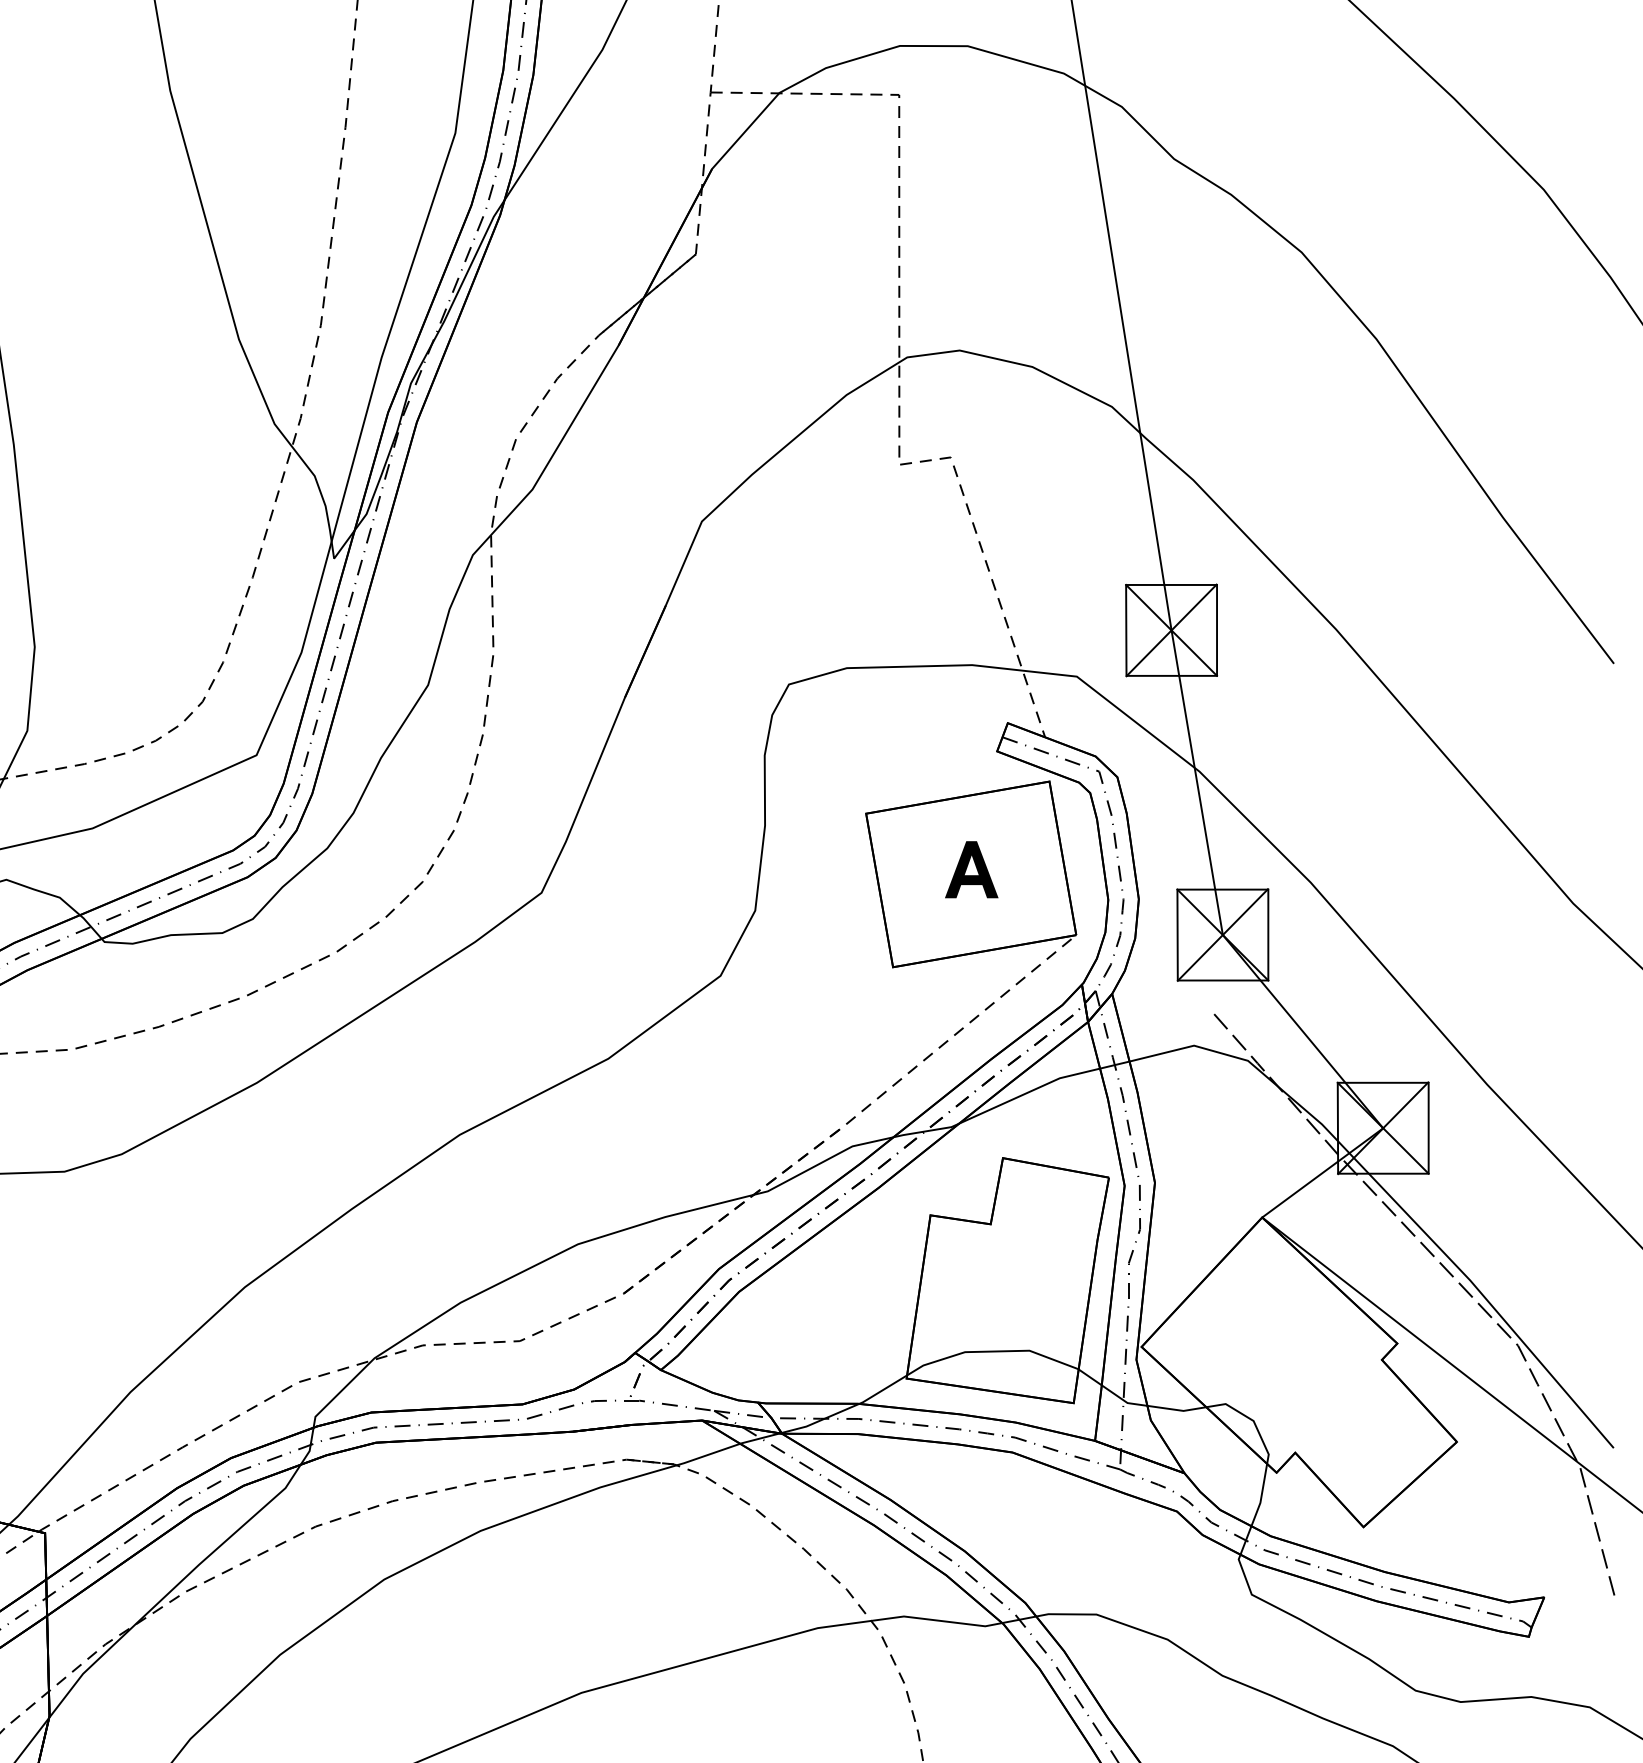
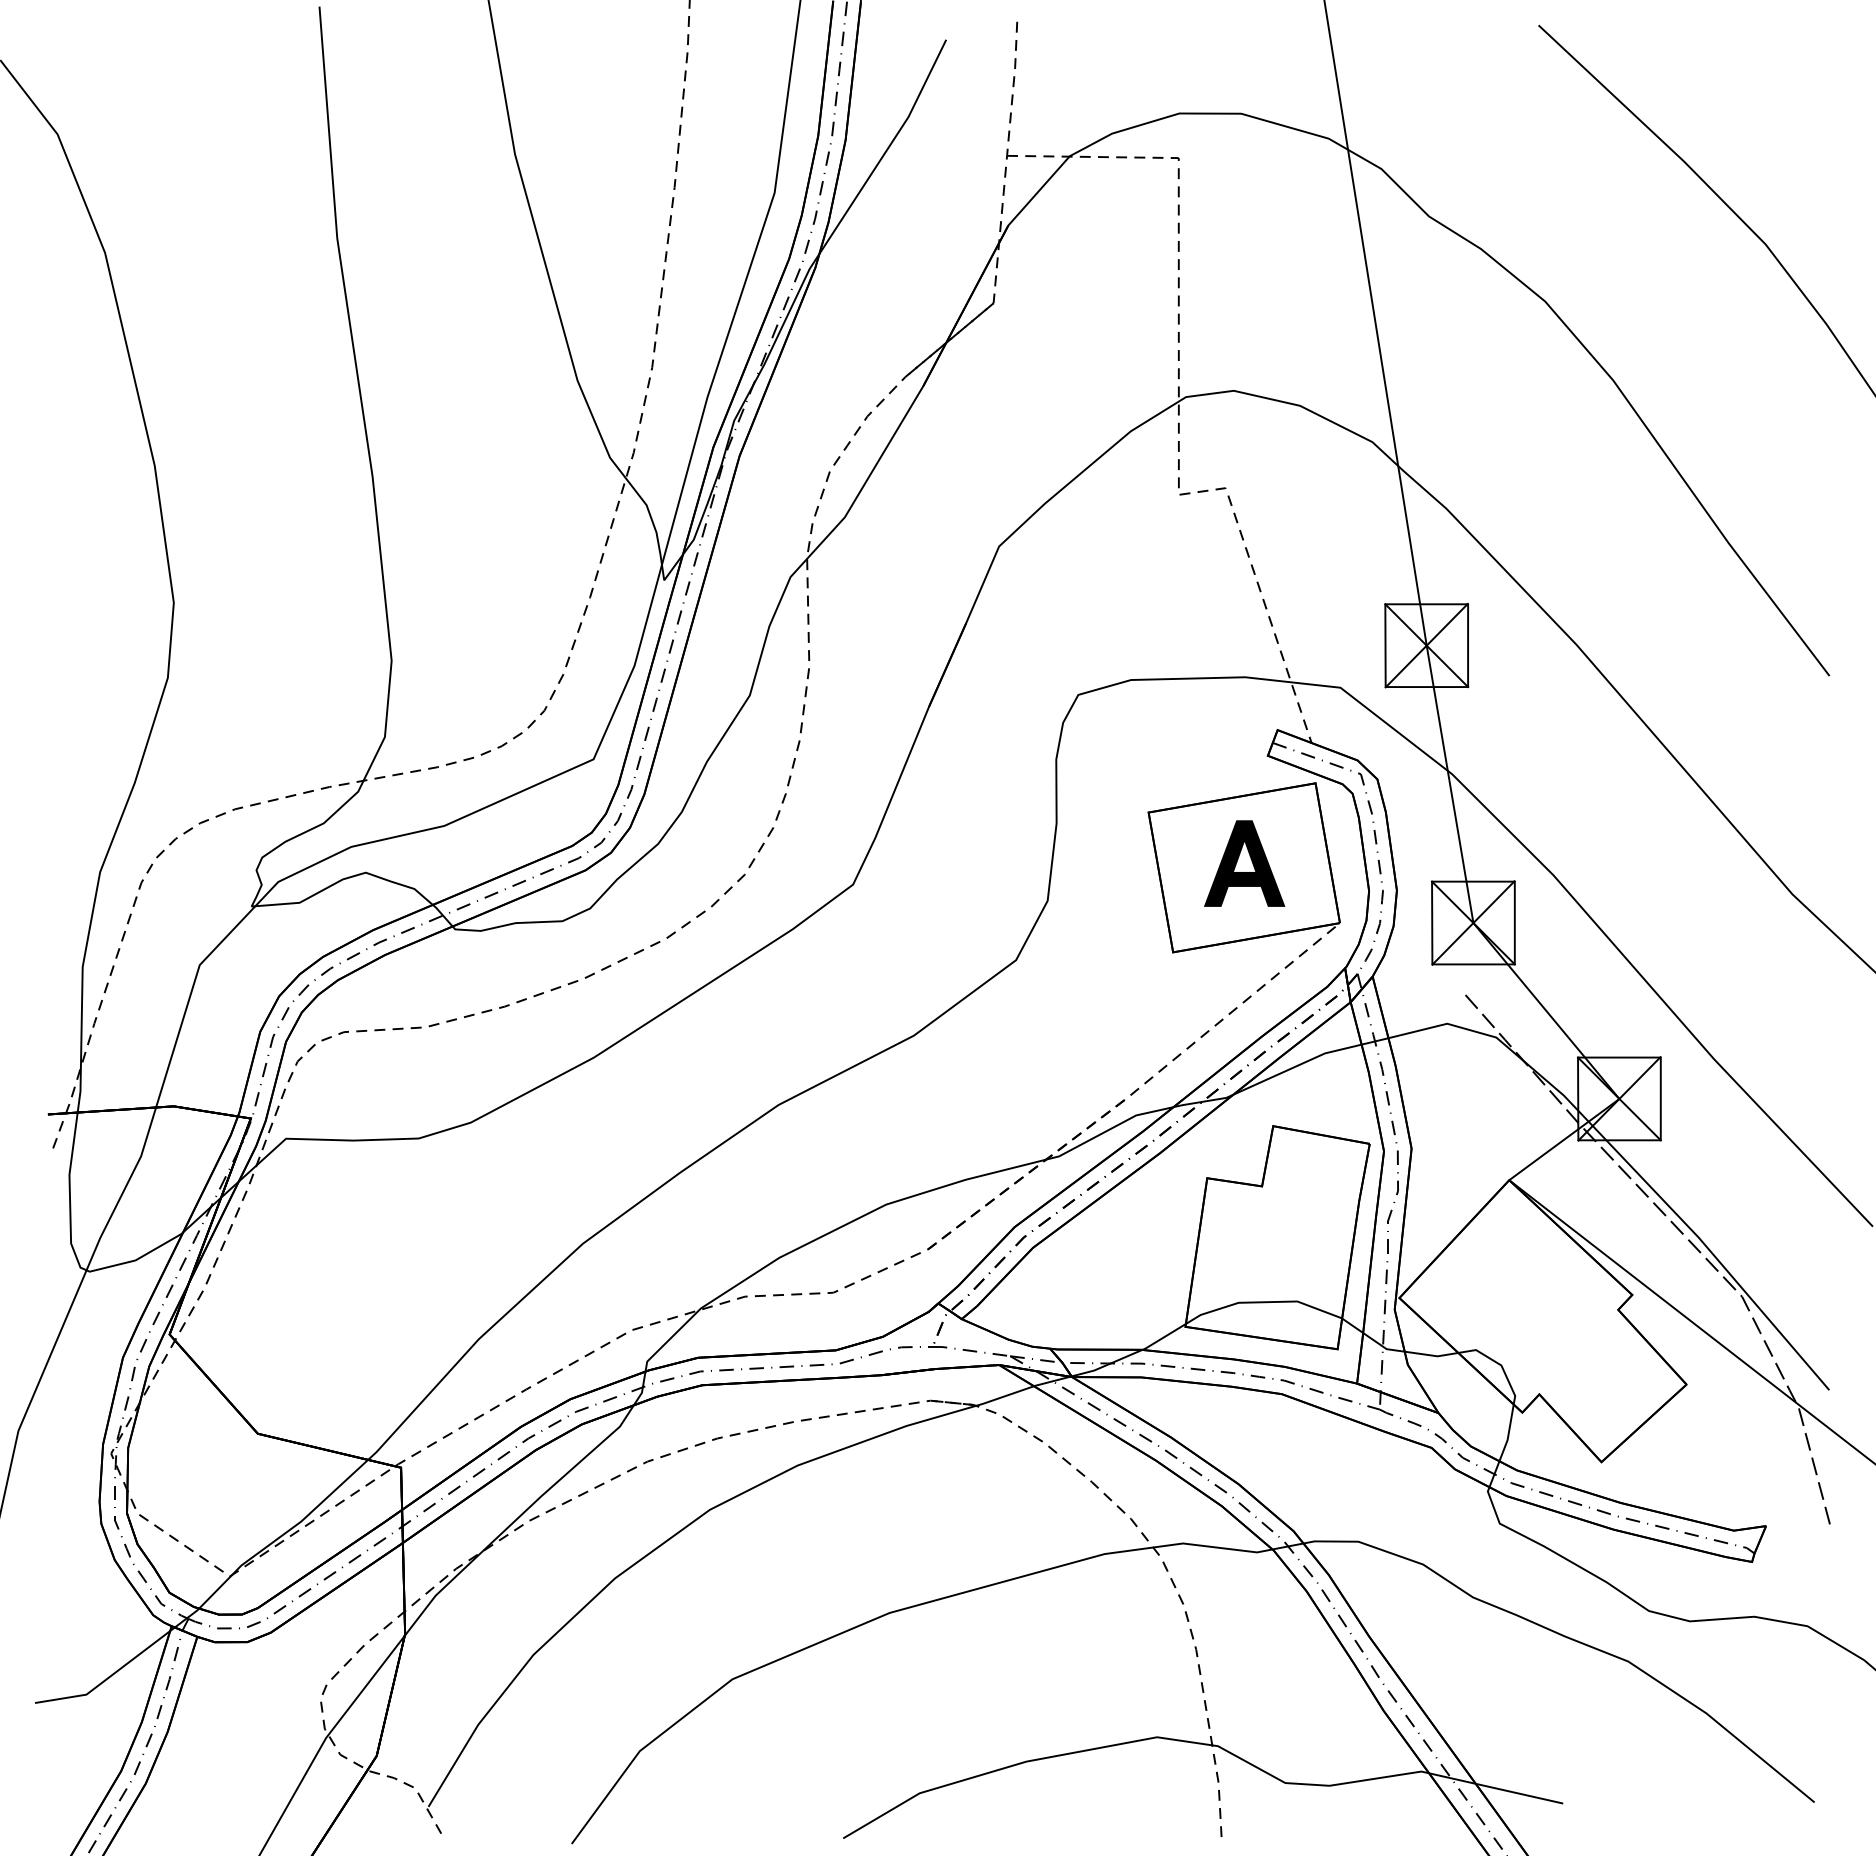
part: (971, 869) -> (1244, 863), size x1.67

